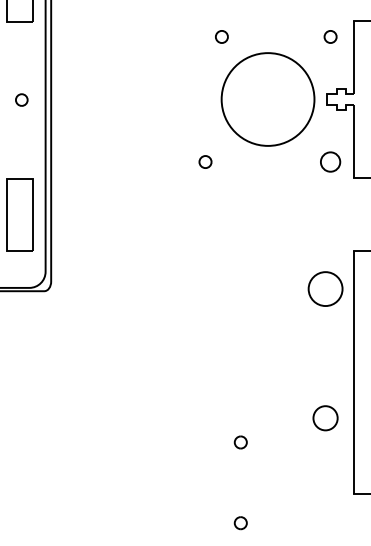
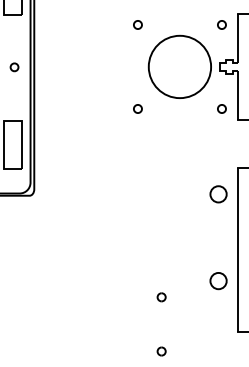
part: (221, 36) -> (137, 24), moved
part: (329, 161) -> (221, 108), size x0.62
part: (325, 289) -> (218, 194), size x0.71

